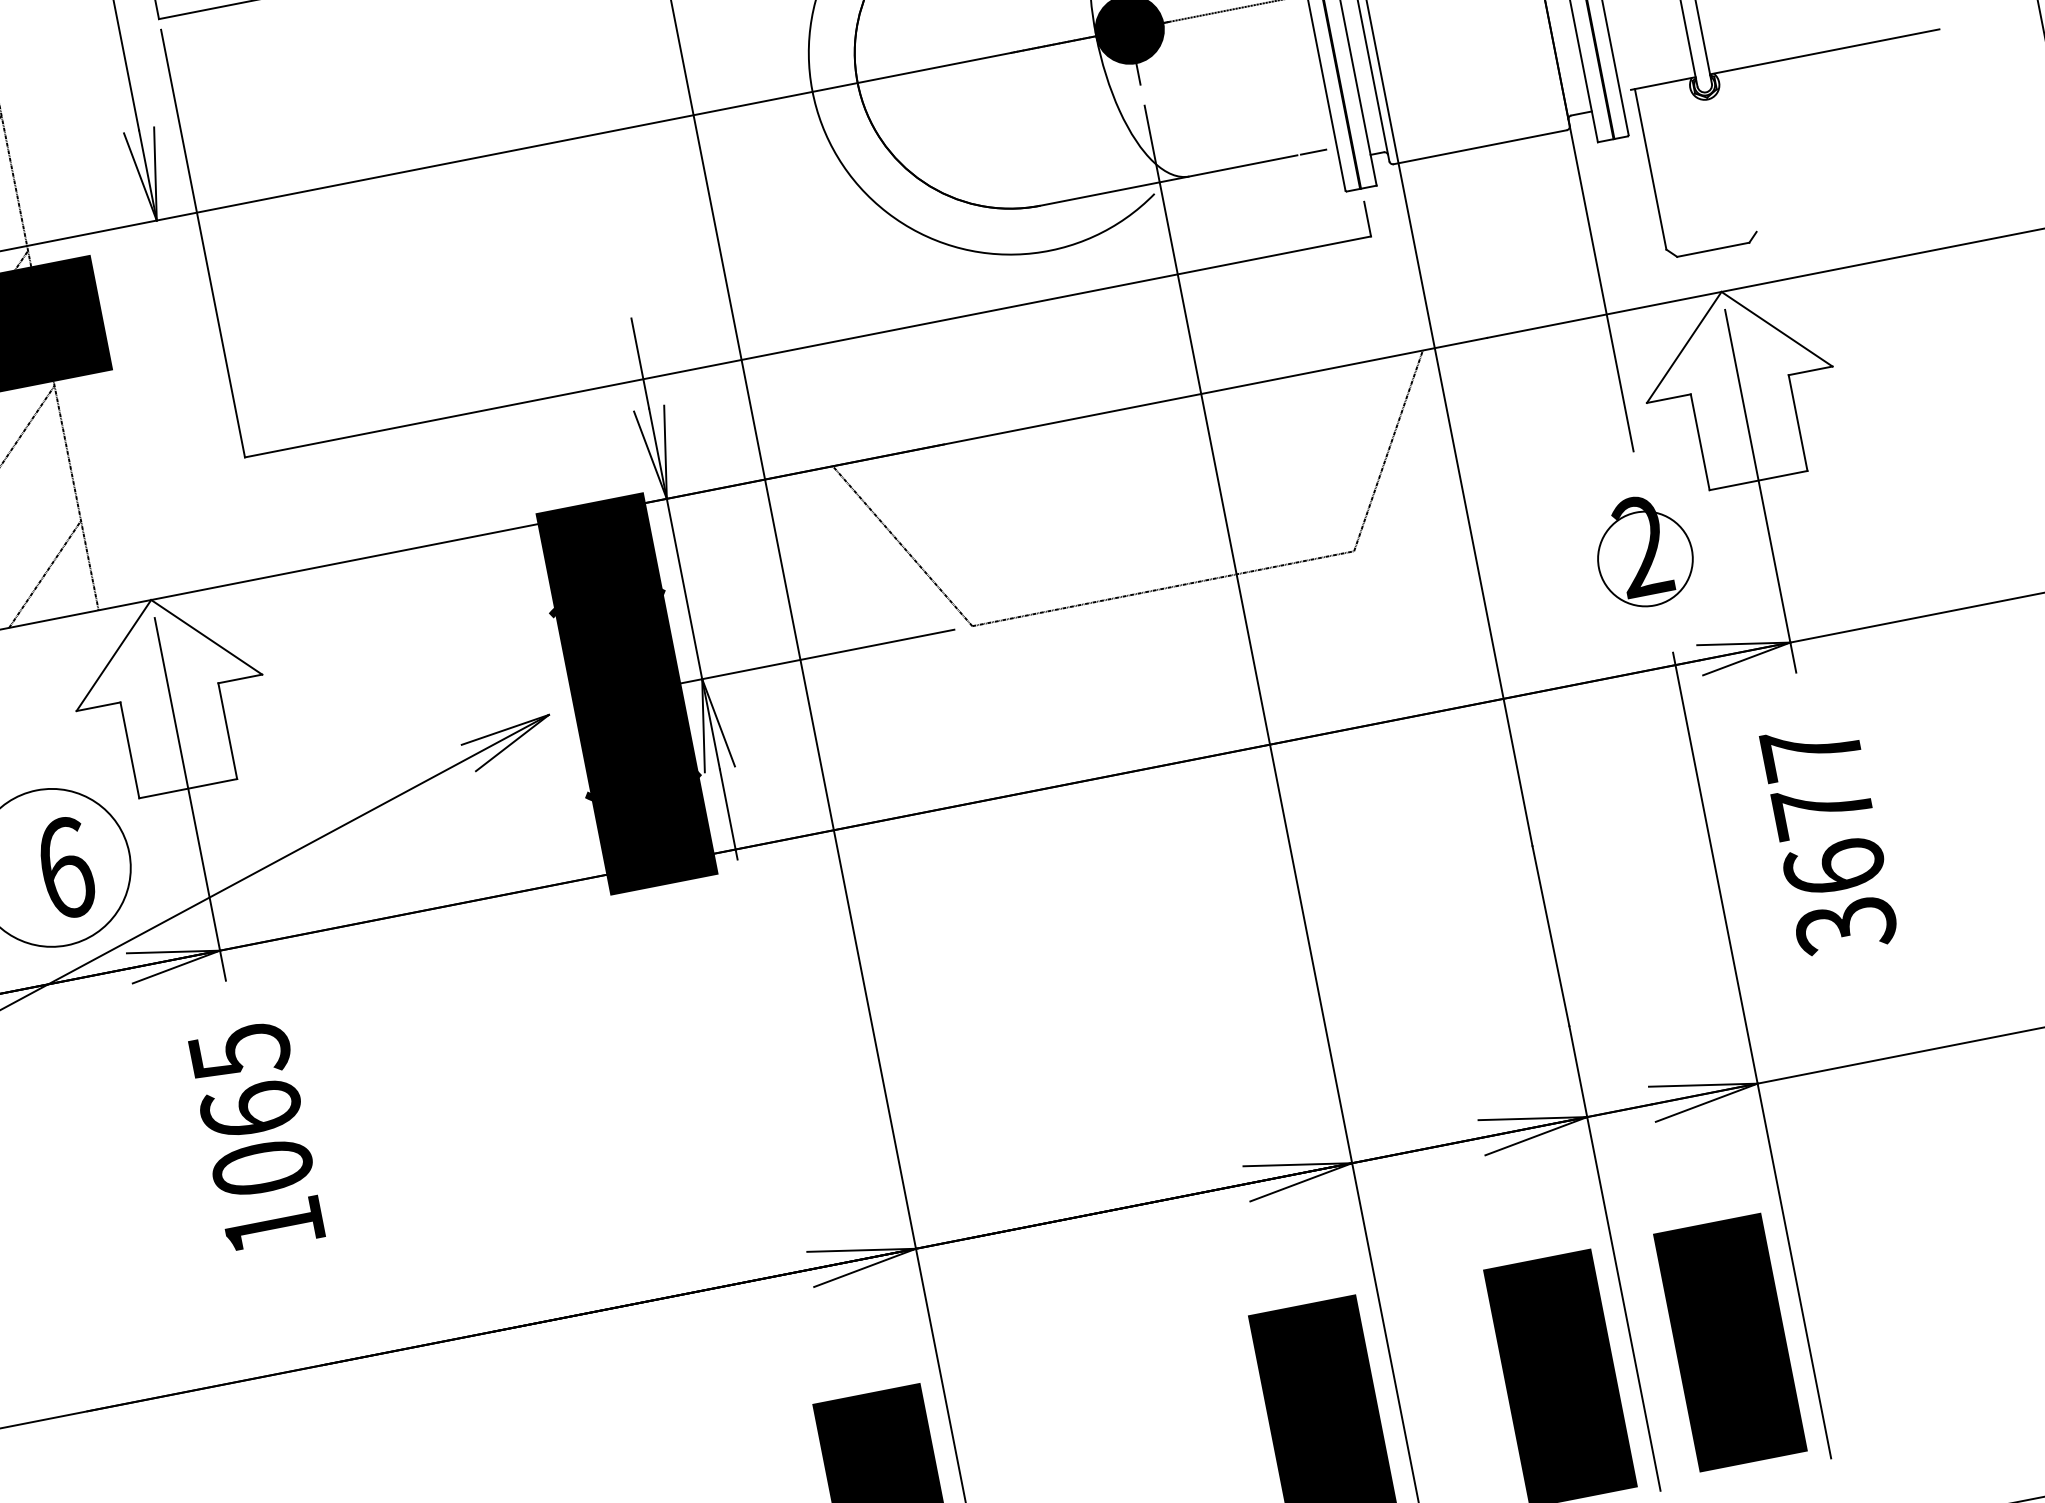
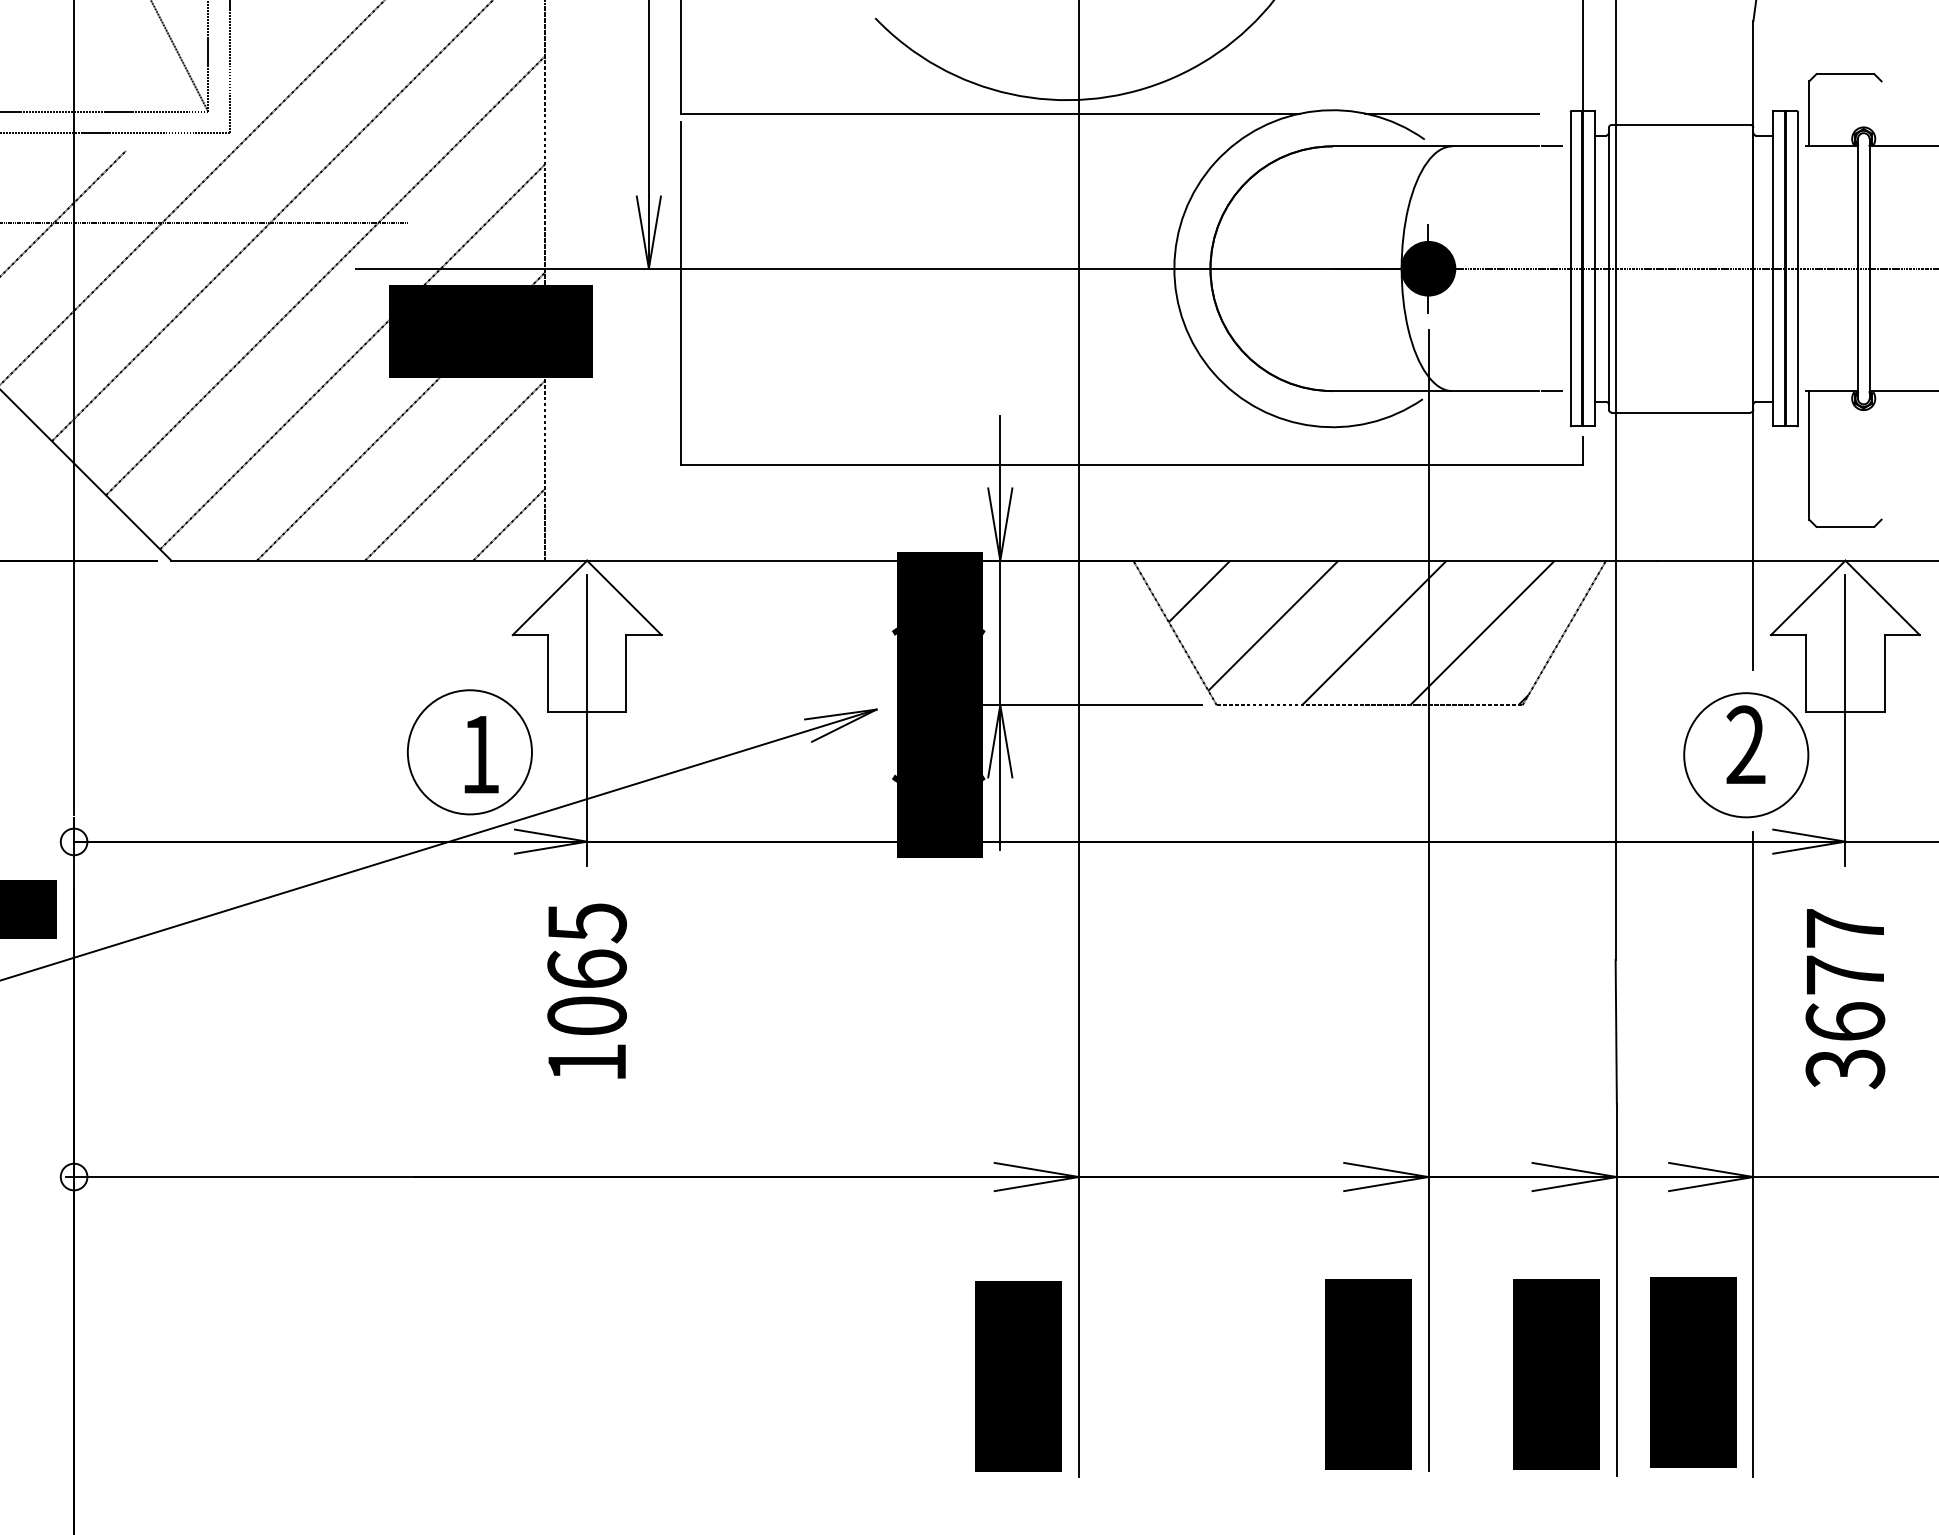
hatch: (1135, 500) -> (1361, 632), added
circle: (1645, 559) -> (1746, 755), size x1.67
text: (66, 867) -> (481, 754), 6 -> 1

